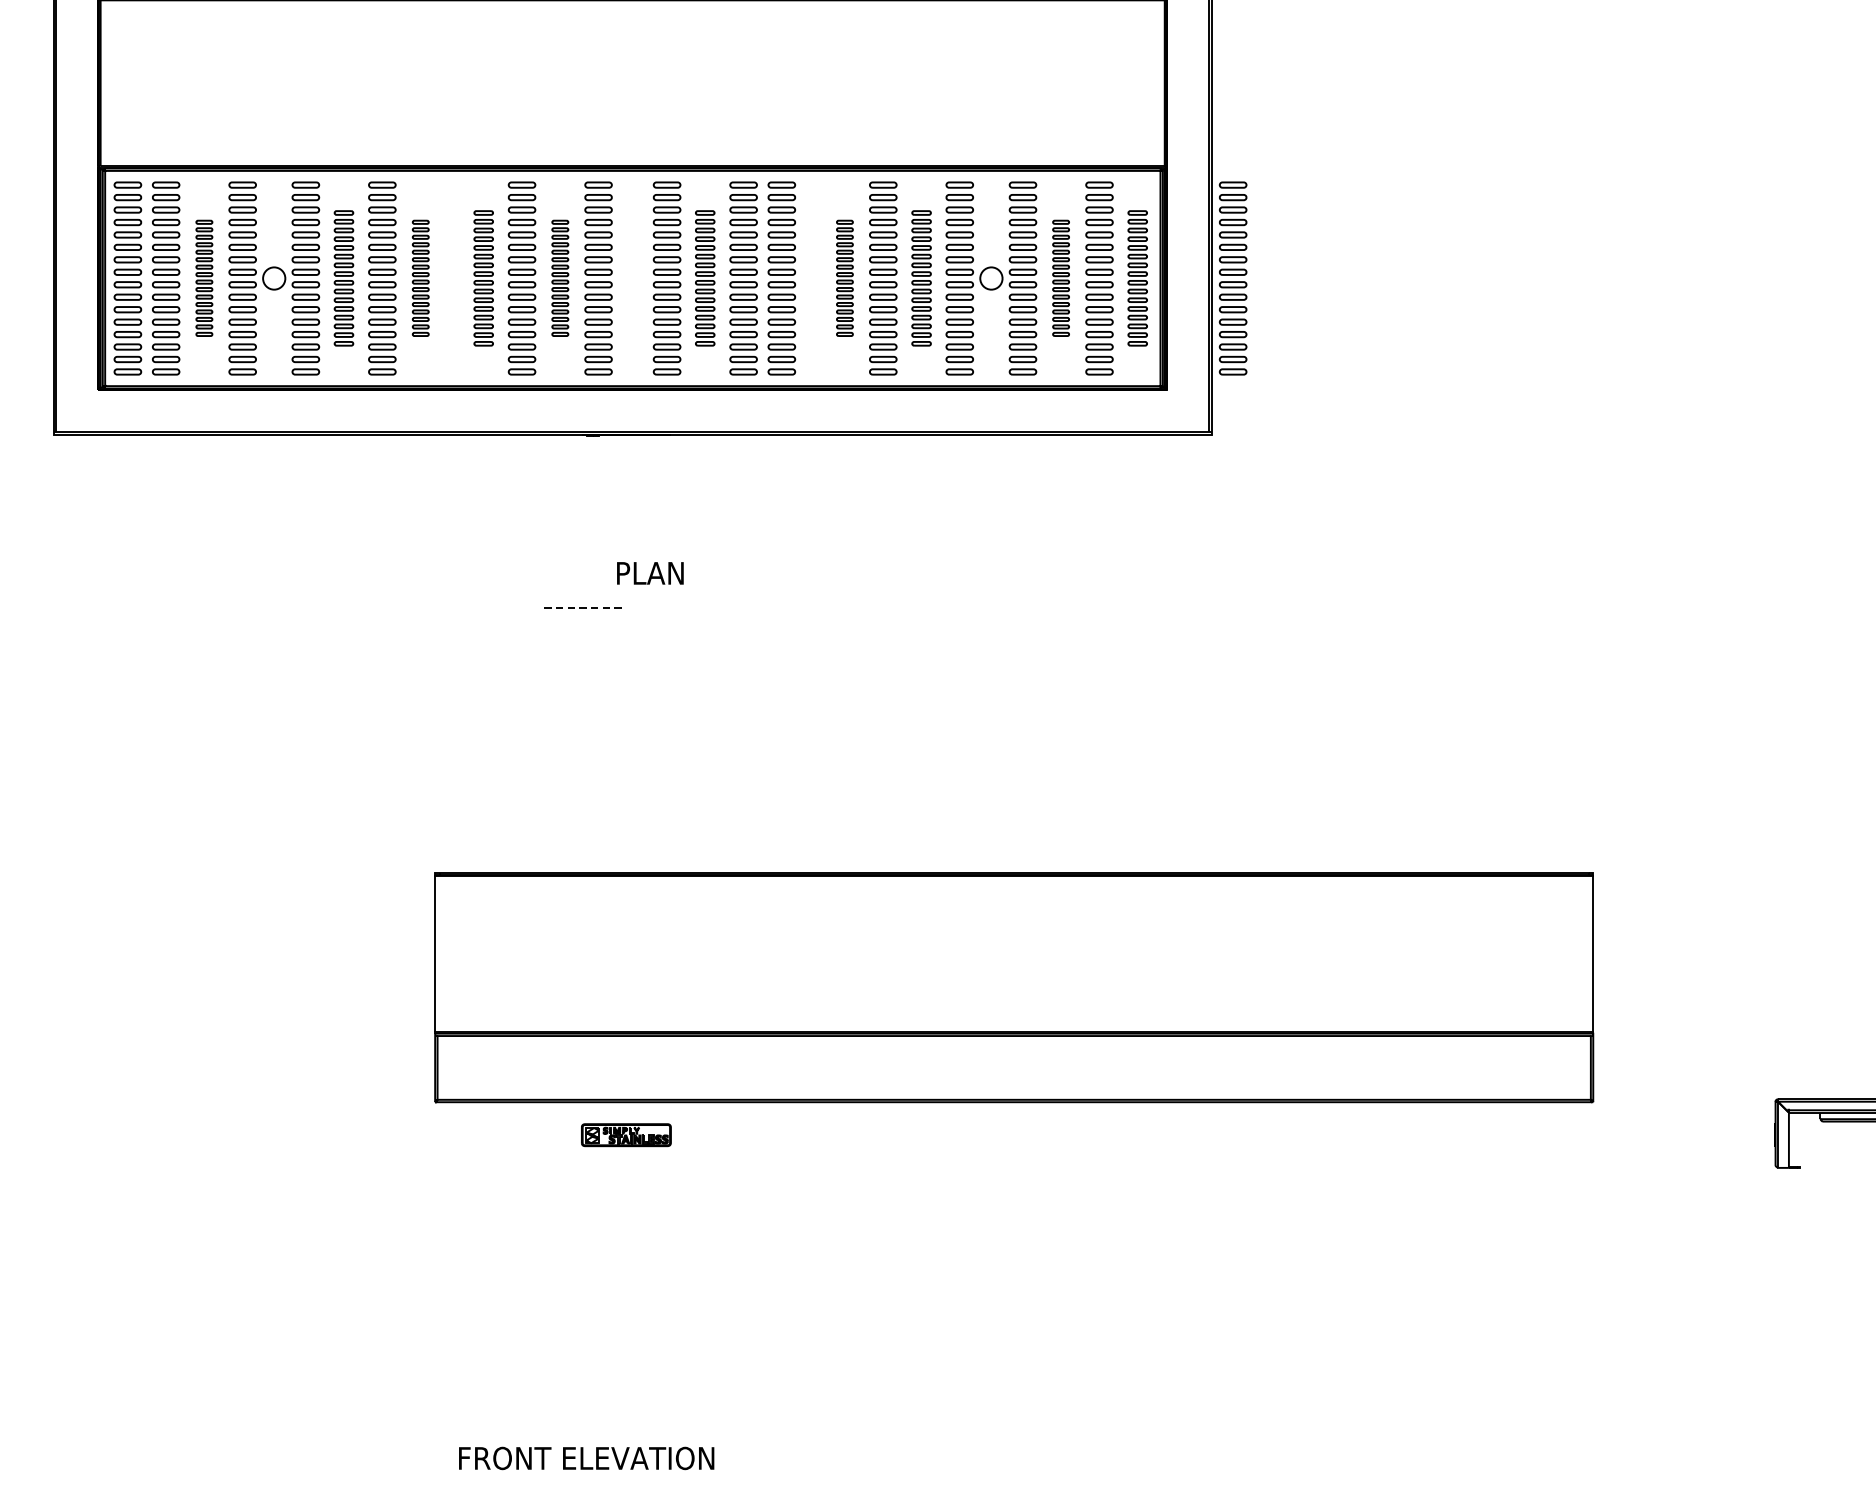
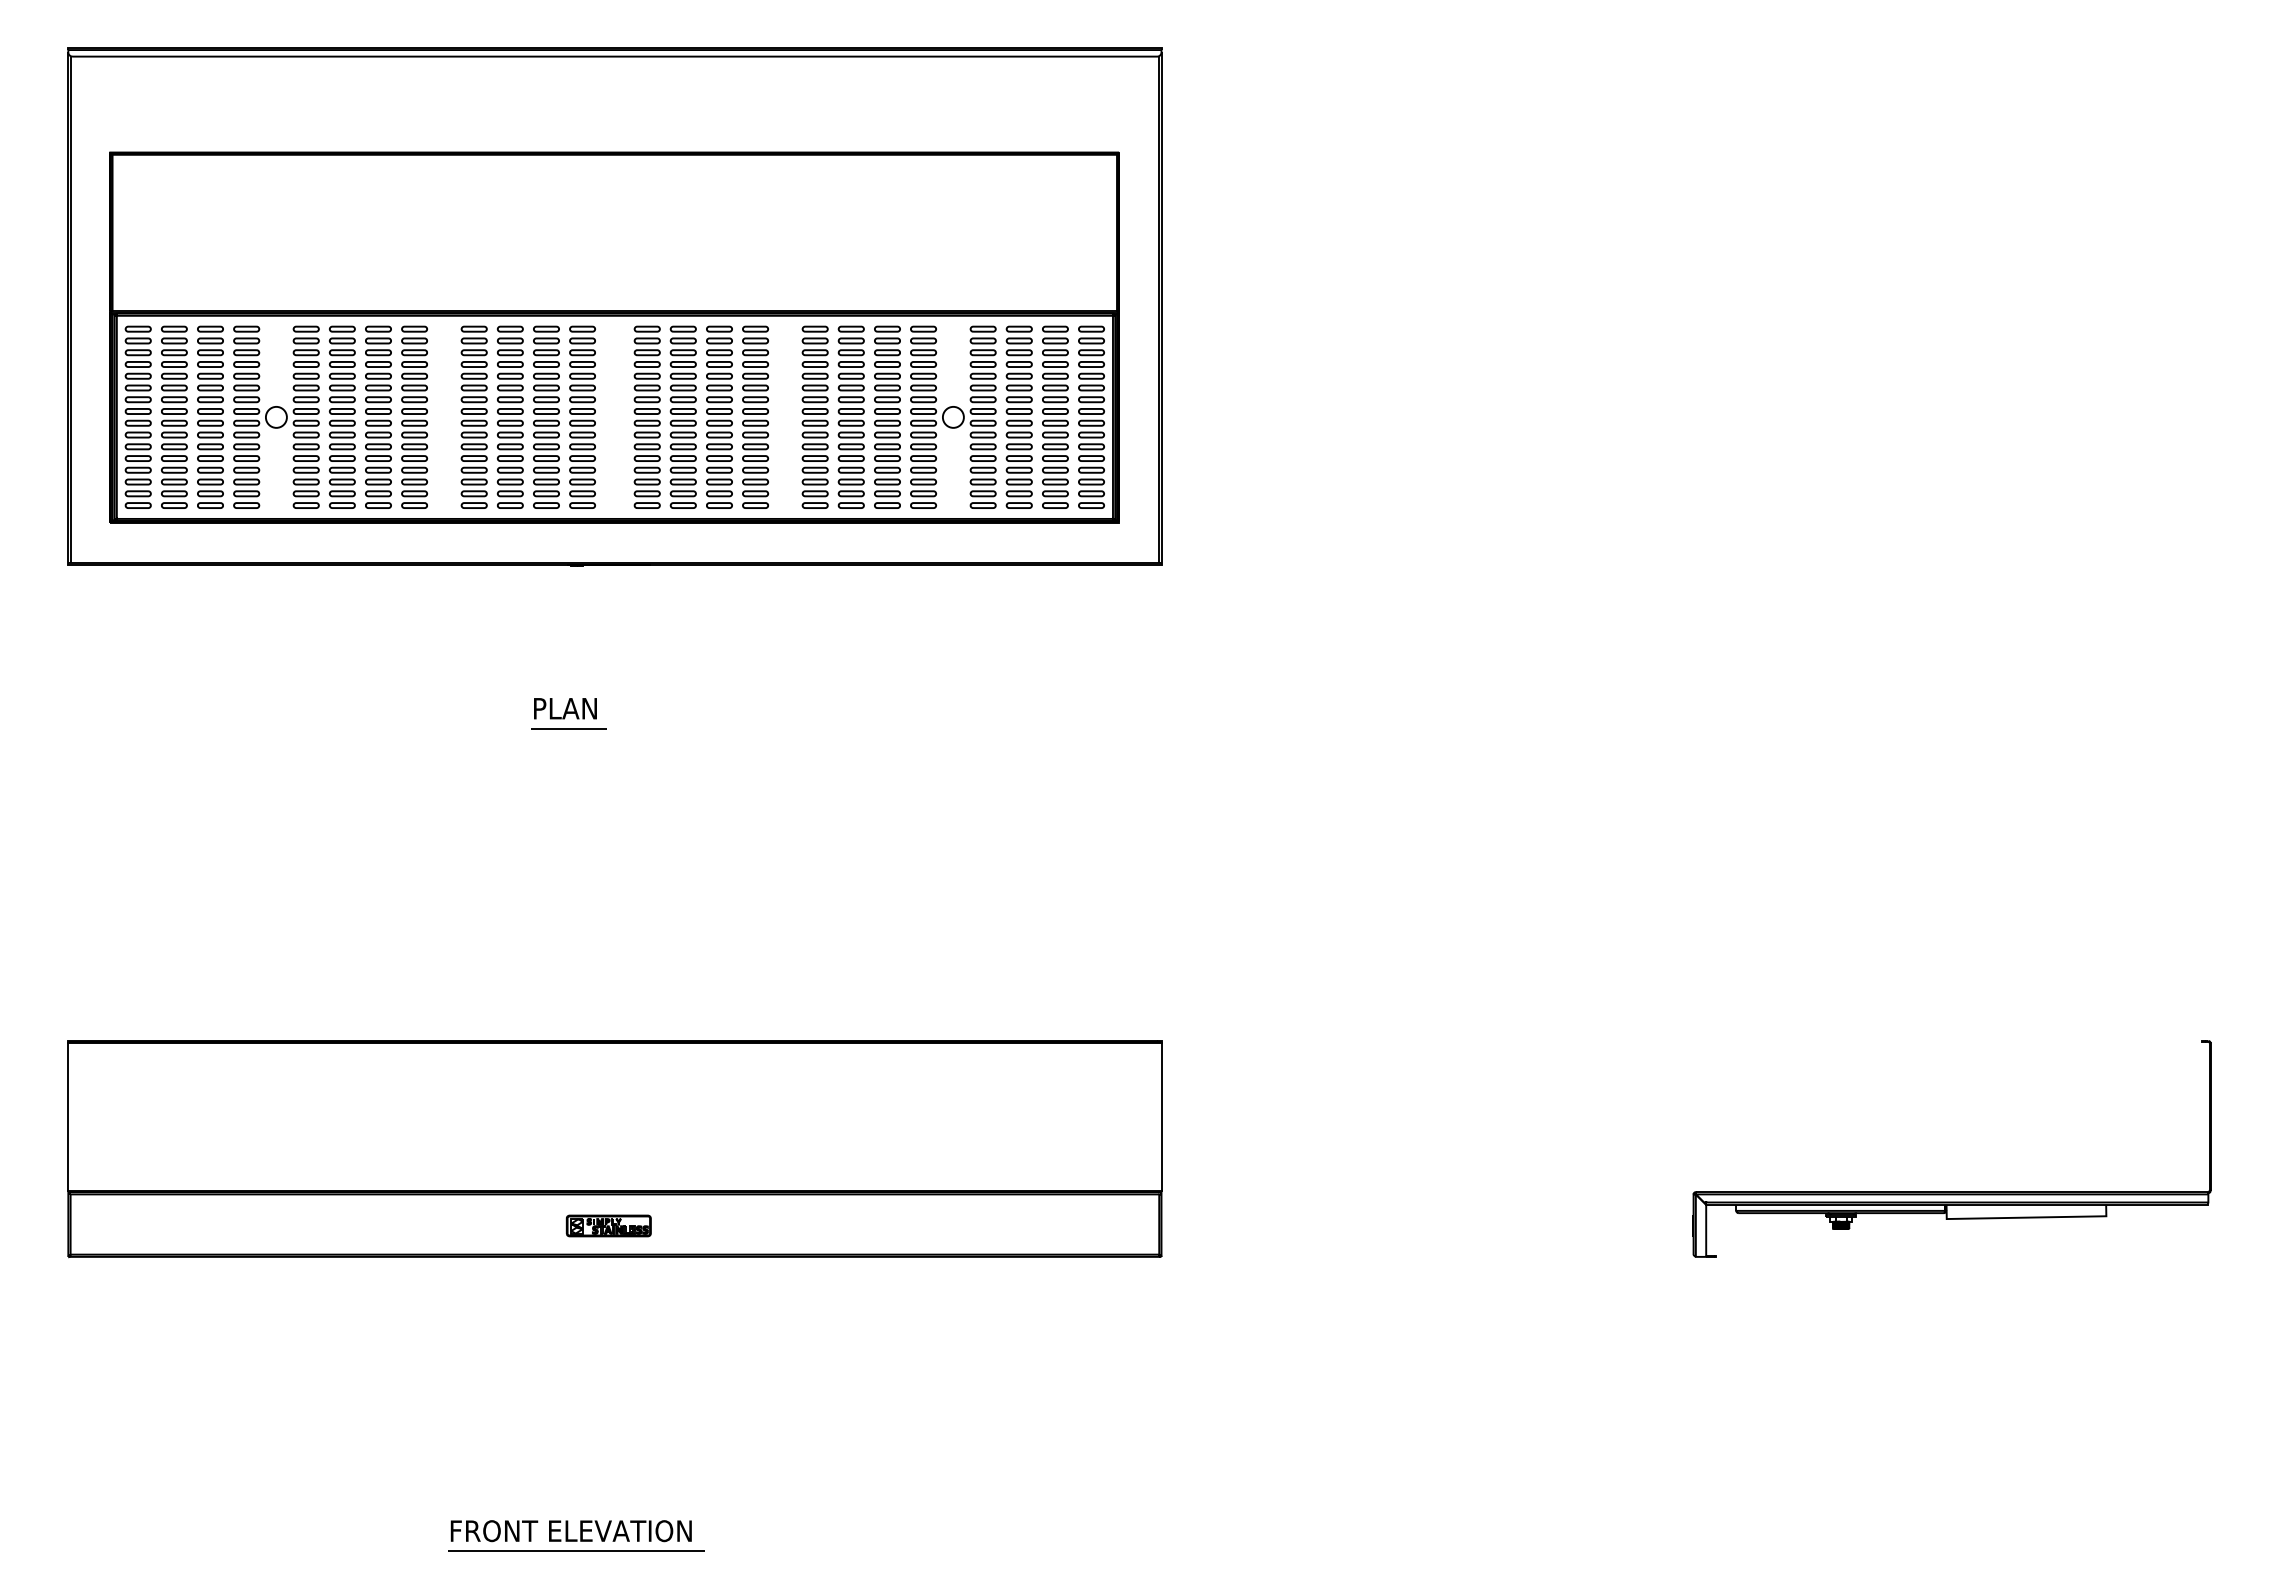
part: (204, 277) -> (210, 416), size x1.67
part: (343, 277) -> (341, 416), size x1.43
part: (420, 277) -> (414, 416), size x1.67
part: (483, 277) -> (473, 416), size x1.43
part: (560, 277) -> (546, 416), size x1.67
part: (704, 277) -> (682, 416), size x1.43
part: (844, 277) -> (814, 416), size x1.67
part: (921, 277) -> (887, 416), size x1.43
part: (1060, 277) -> (1018, 416), size x1.67
part: (1137, 277) -> (1091, 416), size x1.43
part: (1233, 277) -> (1181, 416), removed
text: (650, 573) -> (565, 708), moved
line: (584, 608) -> (569, 728), dashed -> solid
part: (1013, 988) -> (614, 1149), moved
line: (592, 1478) -> (576, 1550), added

